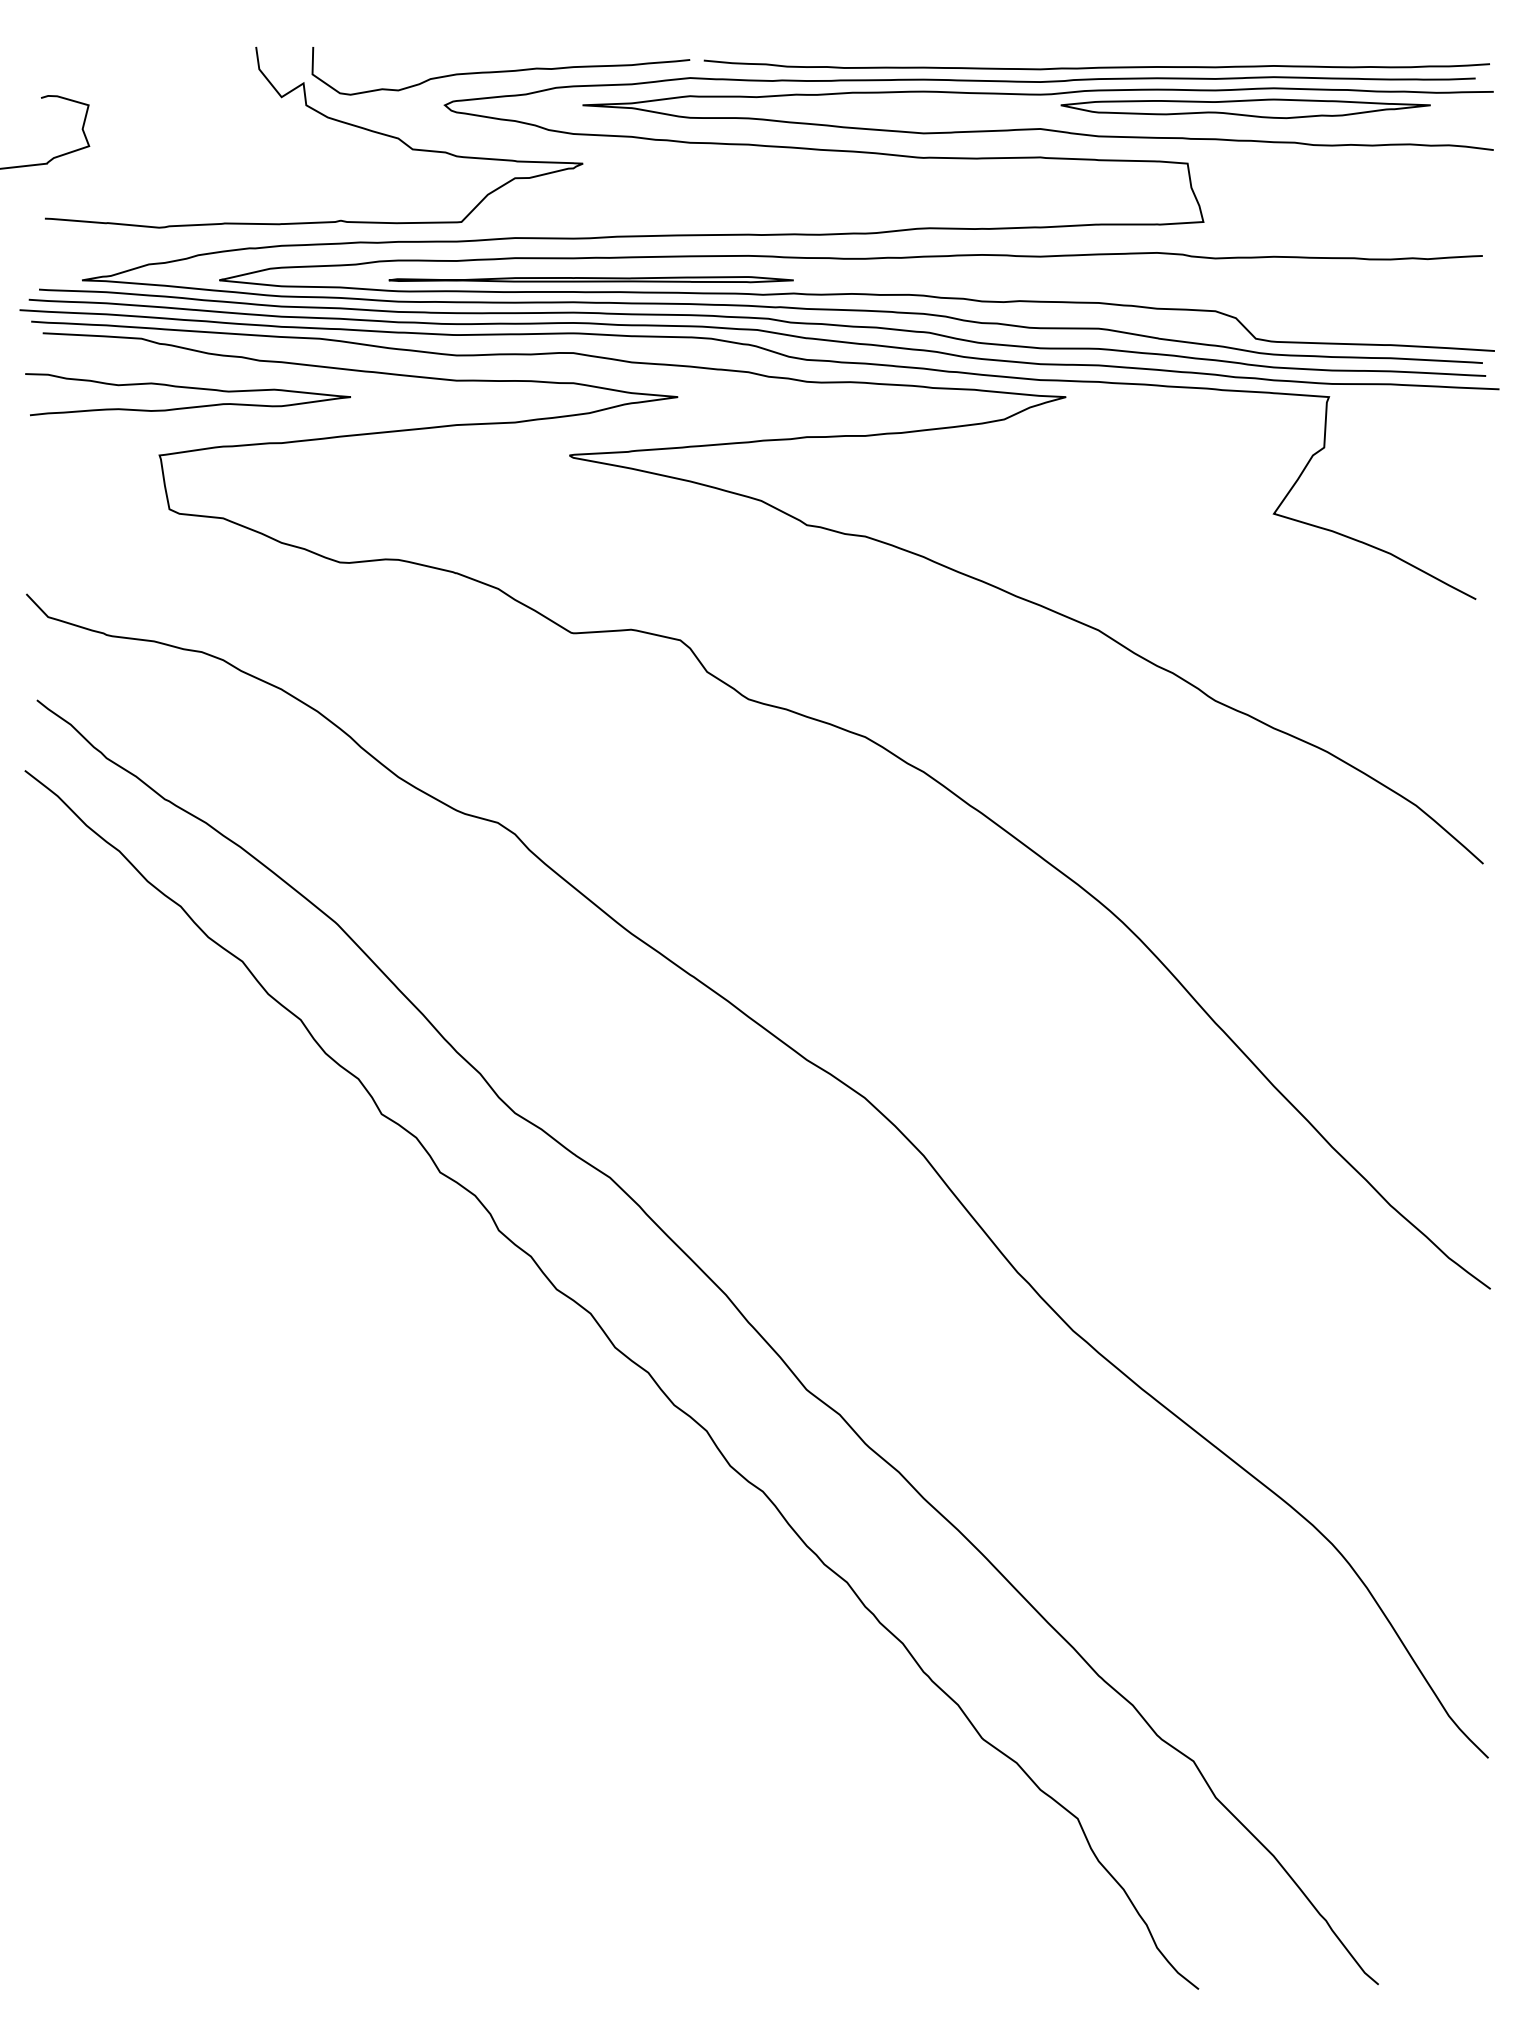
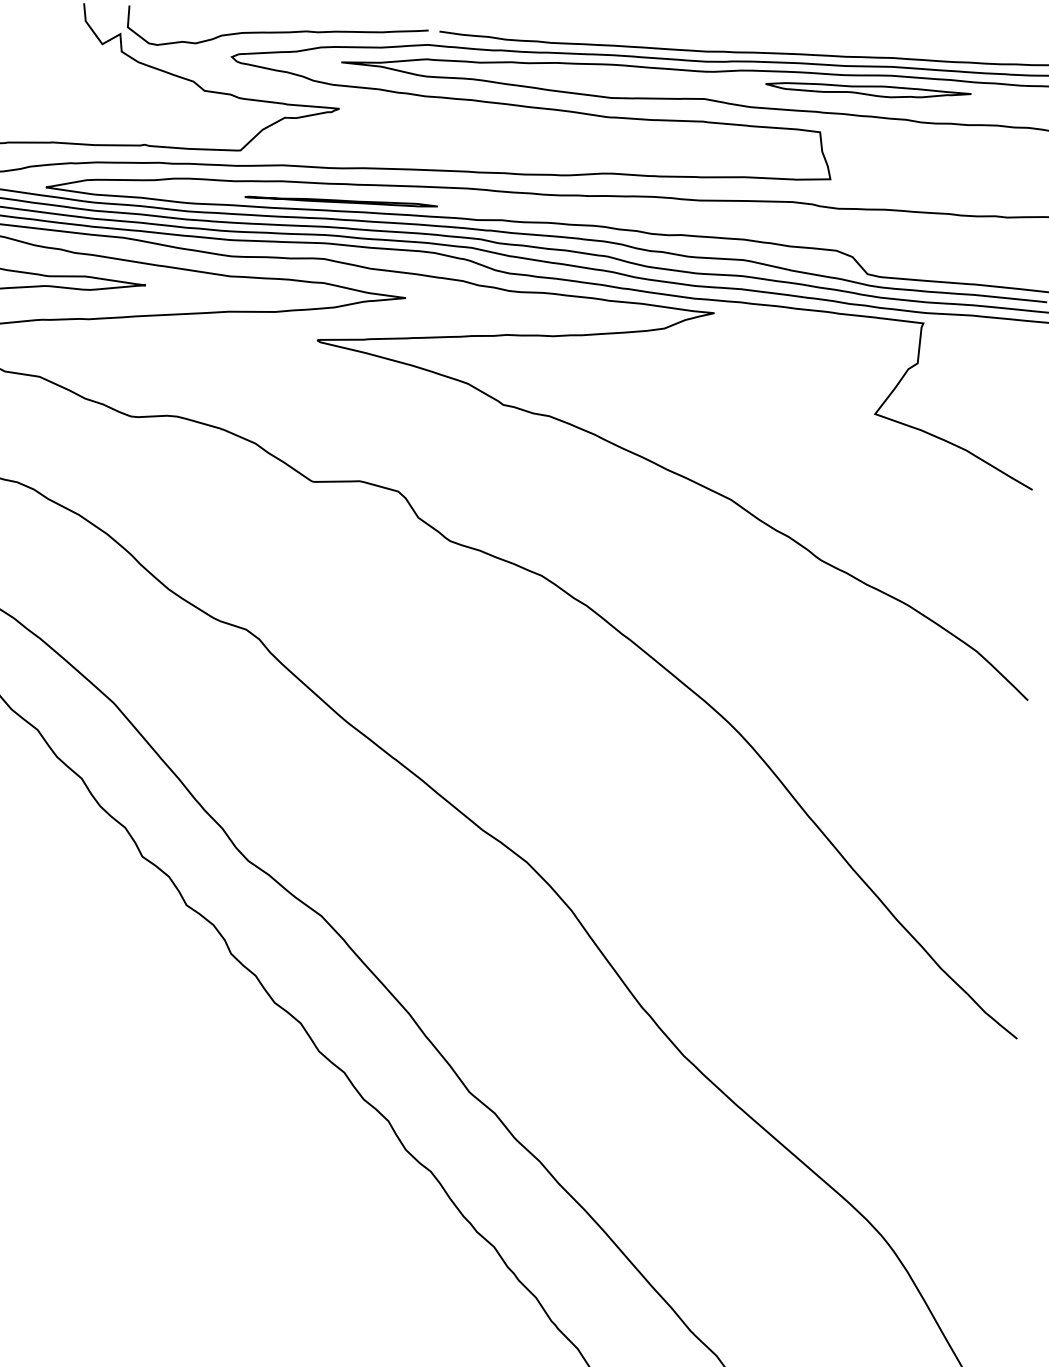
part: (1245, 108) -> (868, 90), size x0.7
part: (590, 279) -> (340, 201), size x0.6

